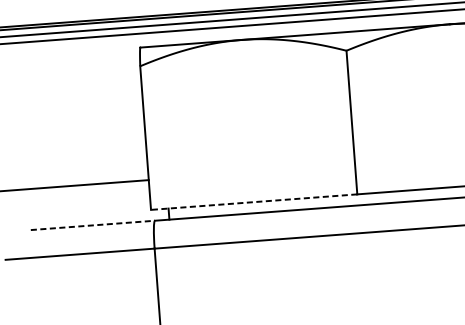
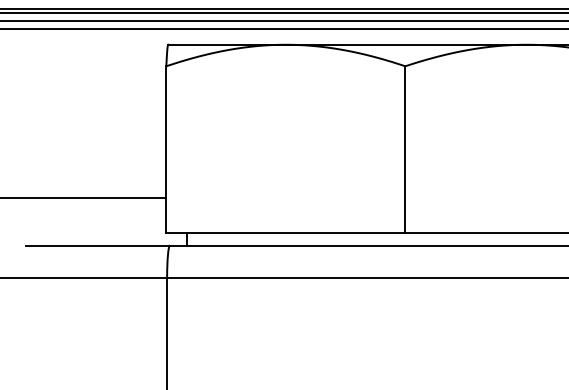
line: (253, 202) -> (285, 232), dashed -> solid
line: (93, 225) -> (98, 245), dashed -> solid

